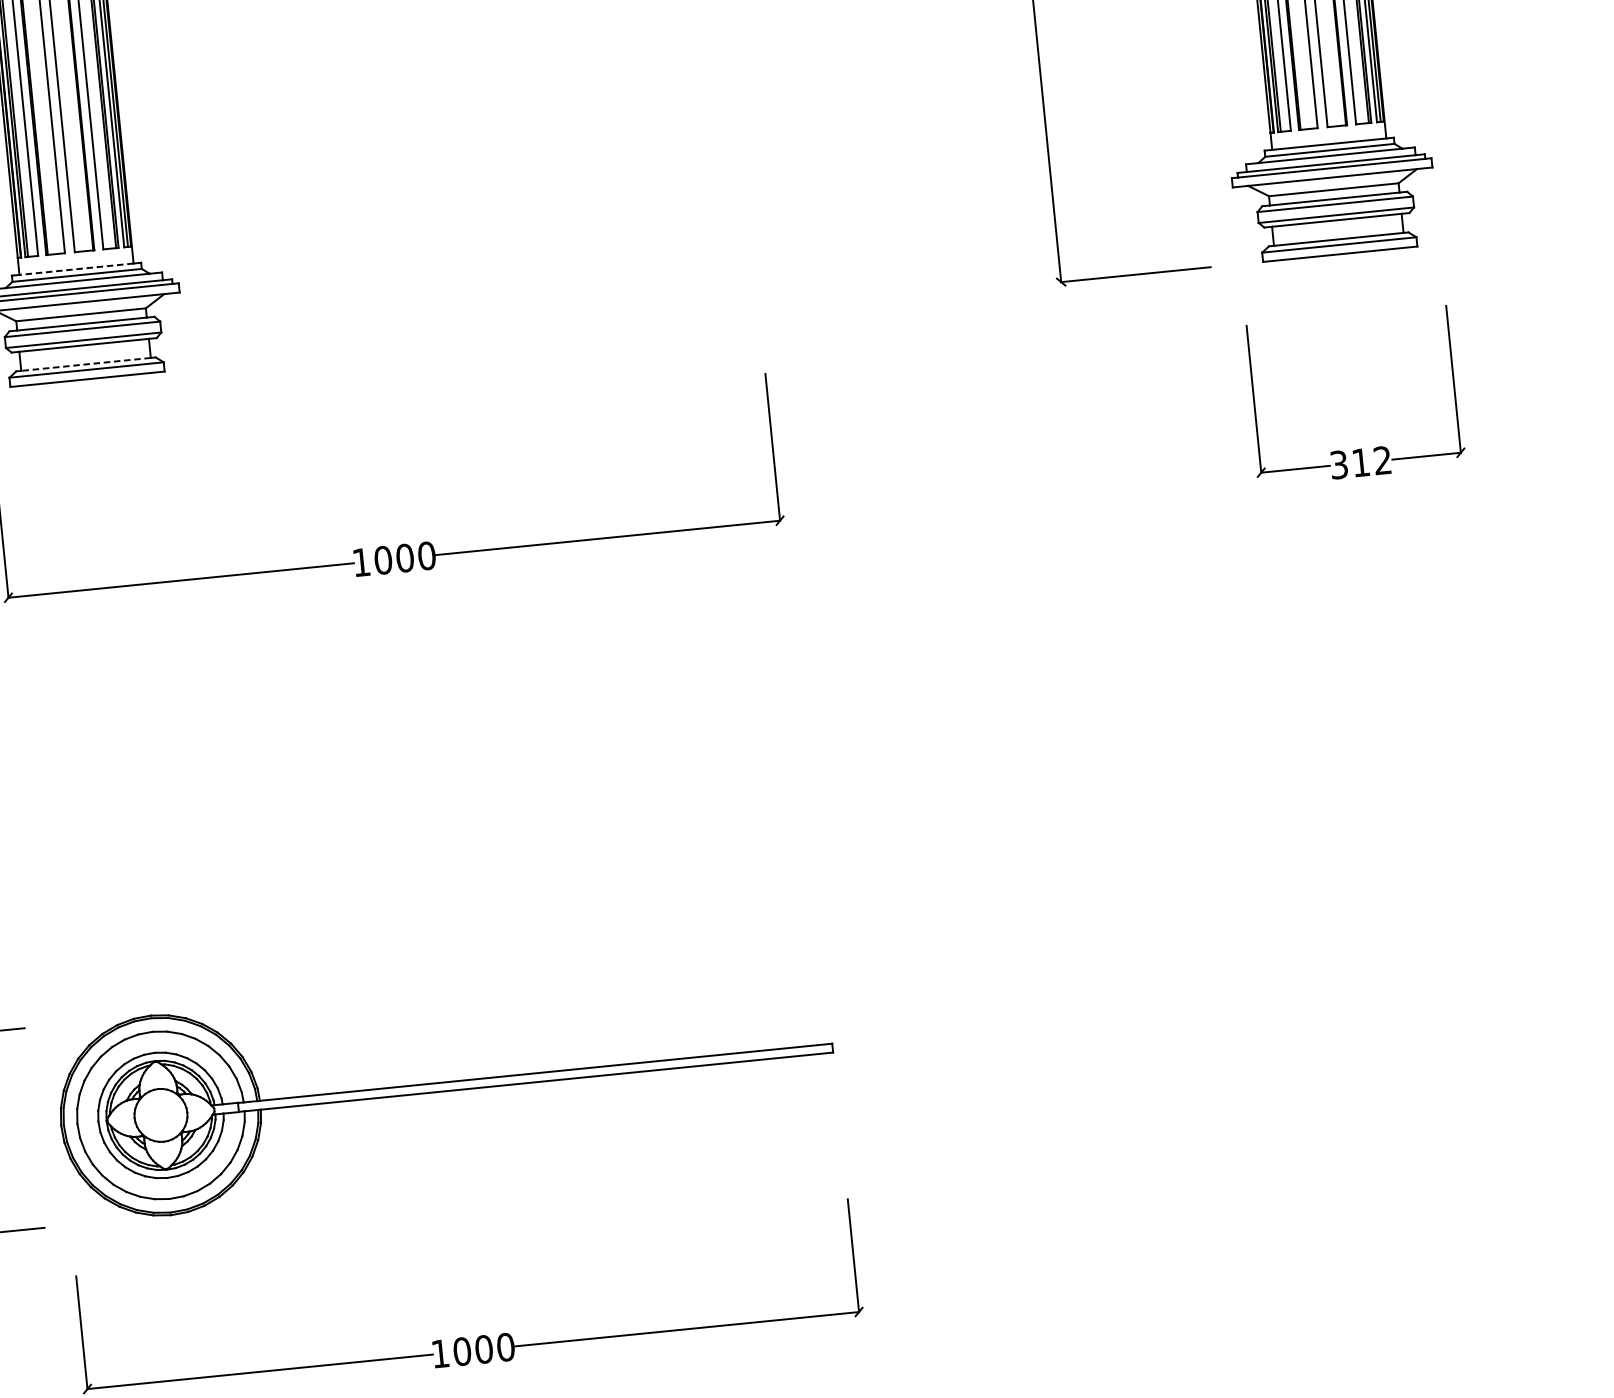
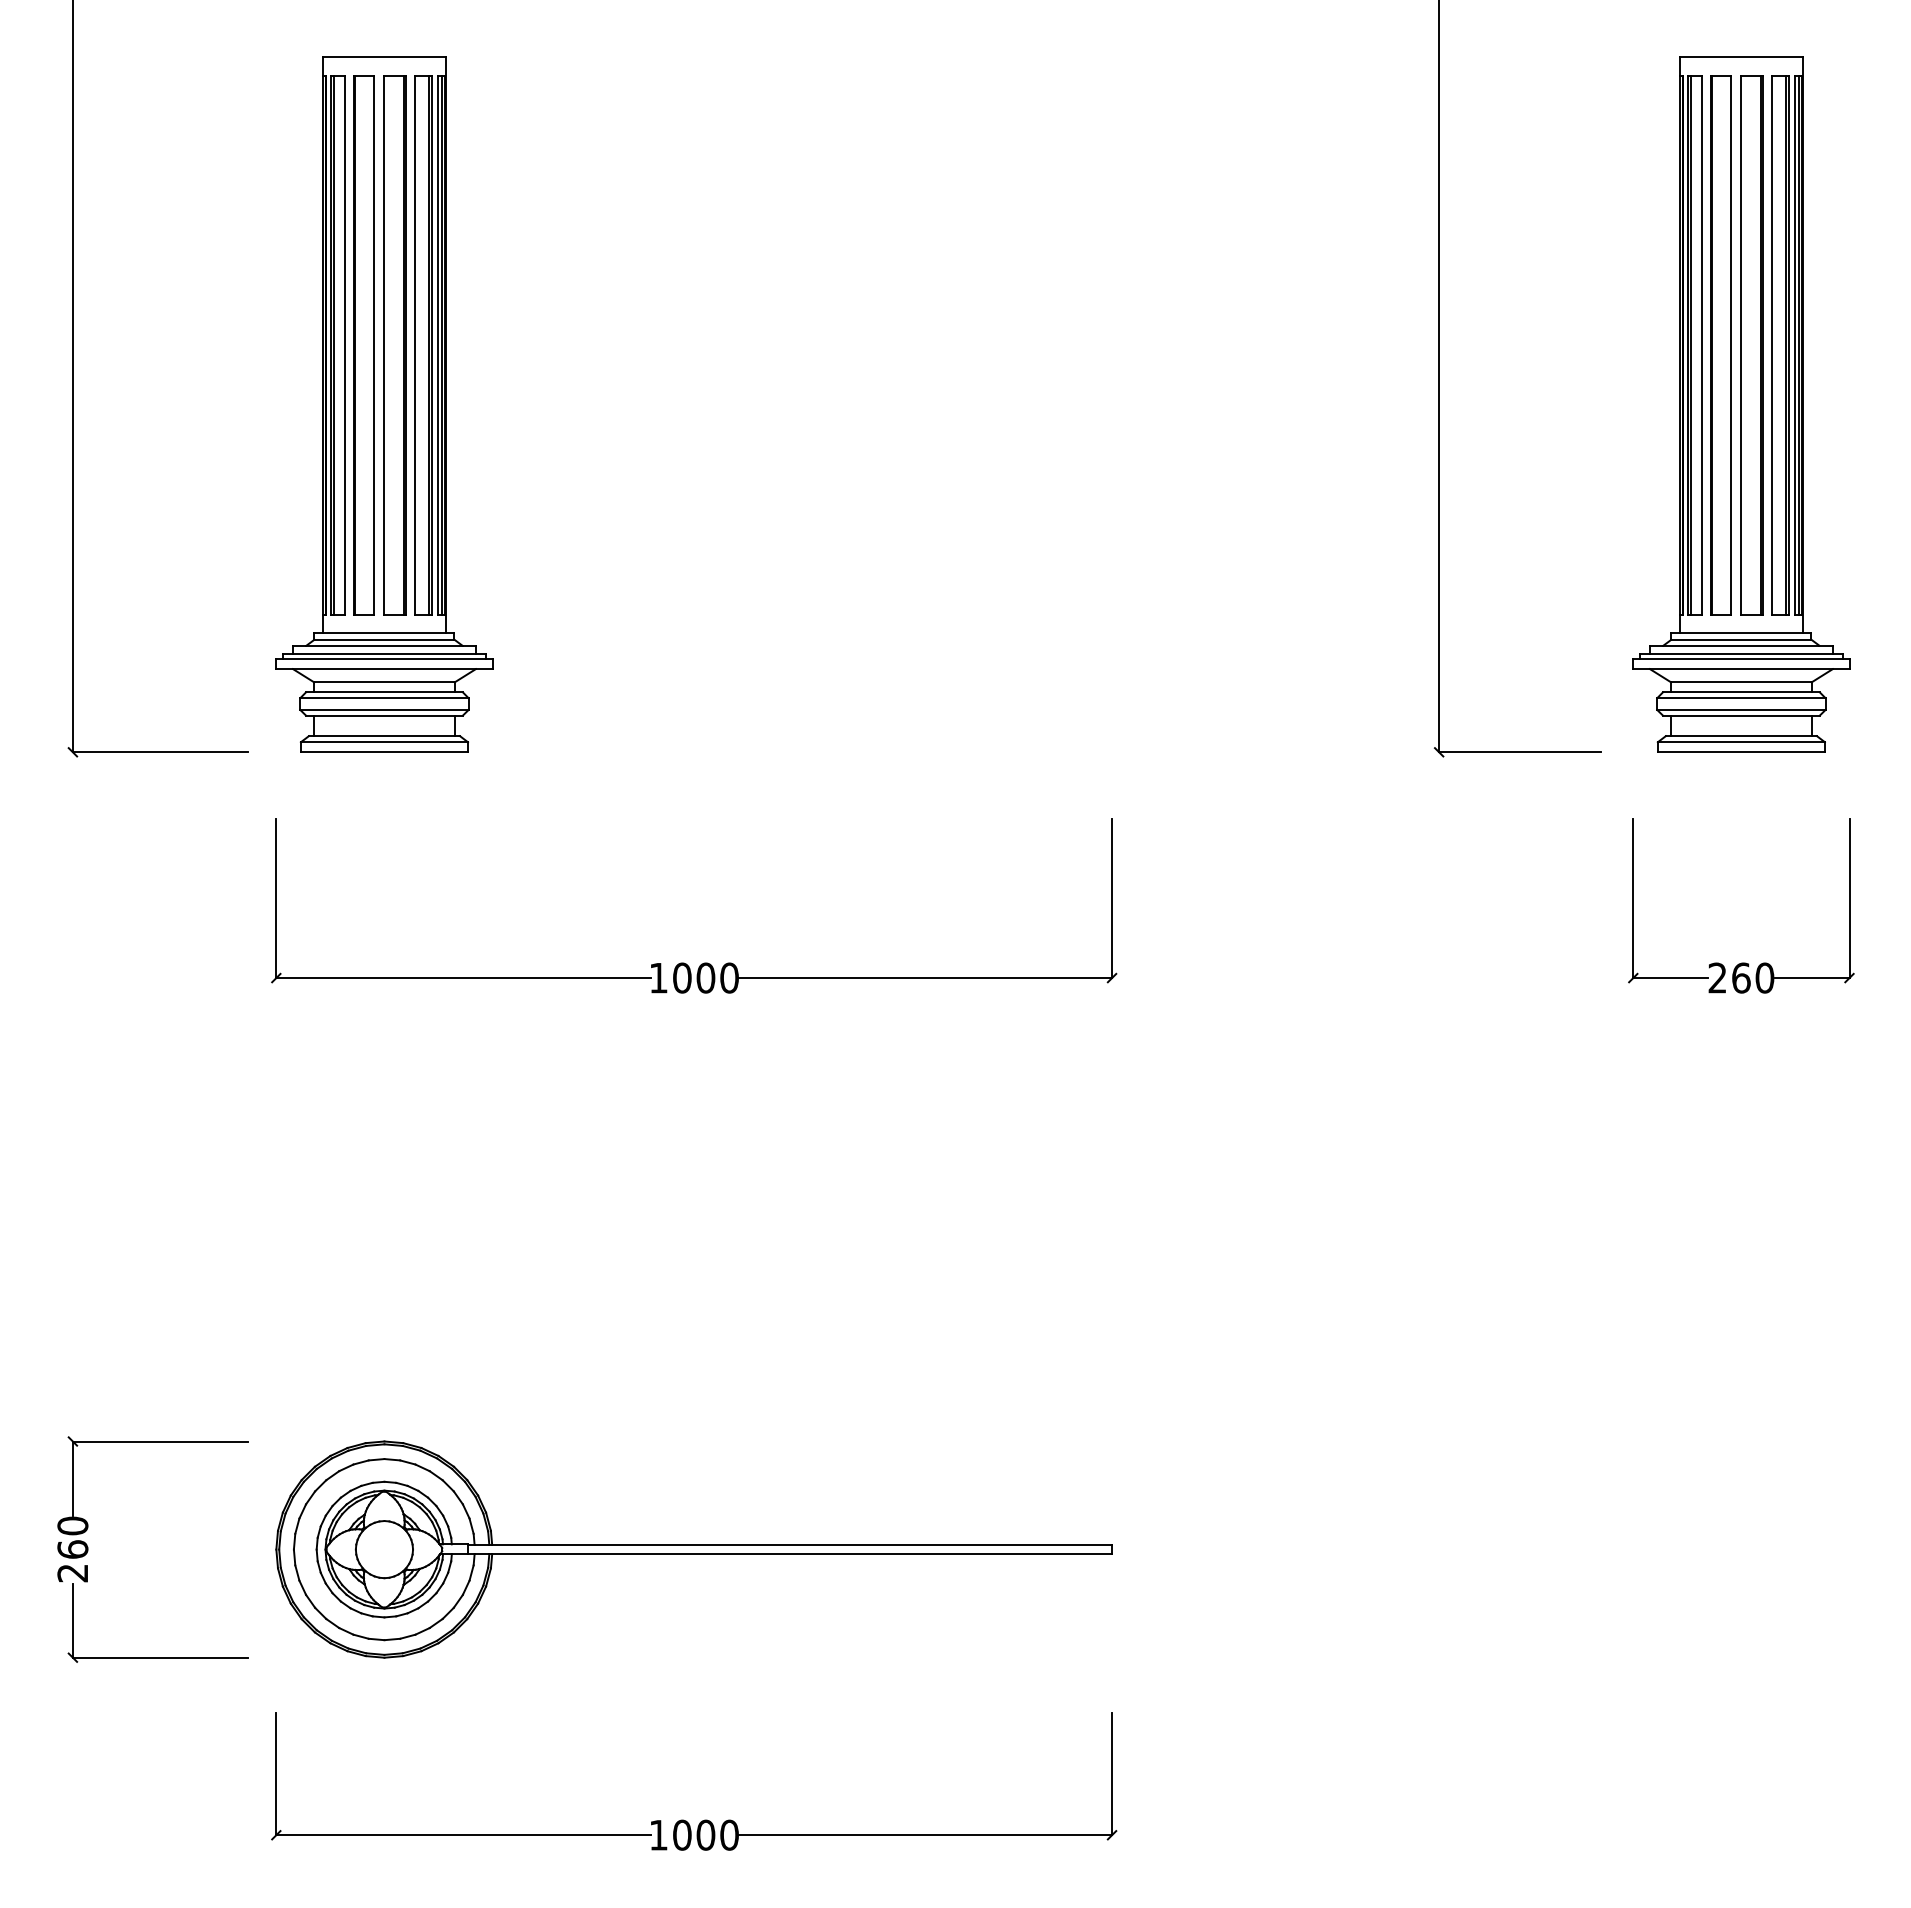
line: (76, 269) -> (384, 633), dashed -> solid
line: (85, 364) -> (383, 736), dashed -> solid
text: (1361, 462) -> (1741, 977), 312 -> 260

